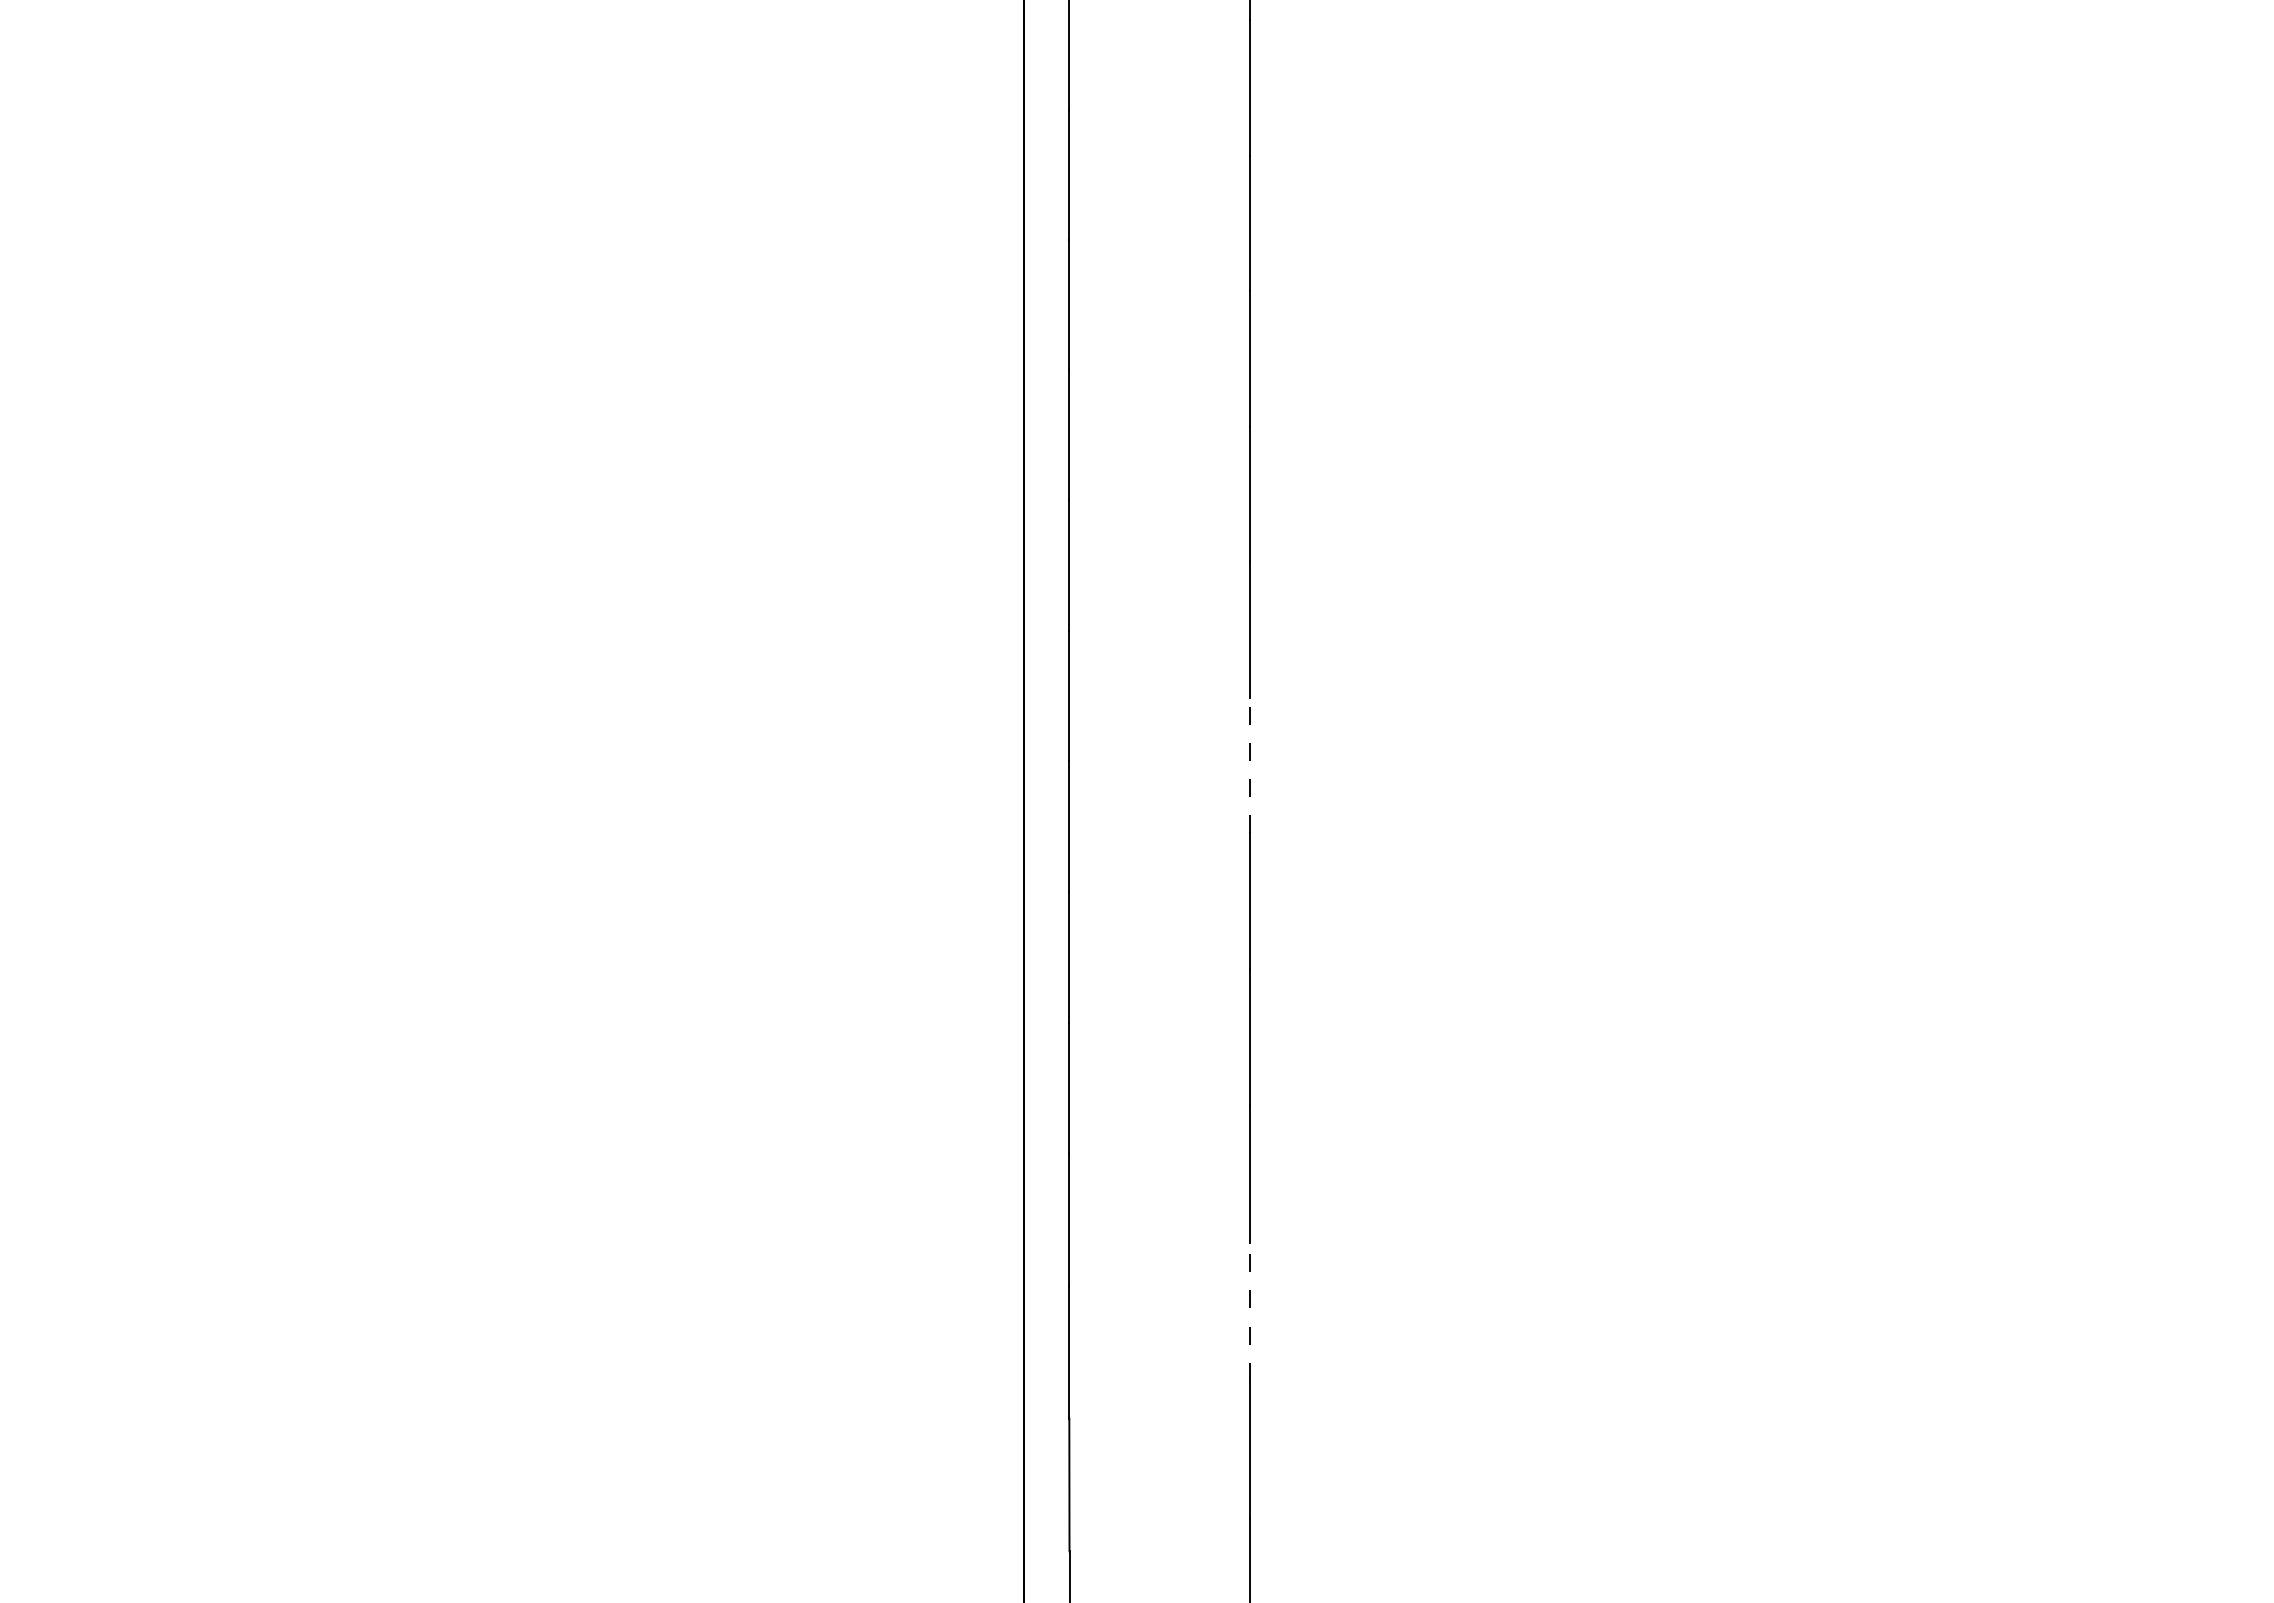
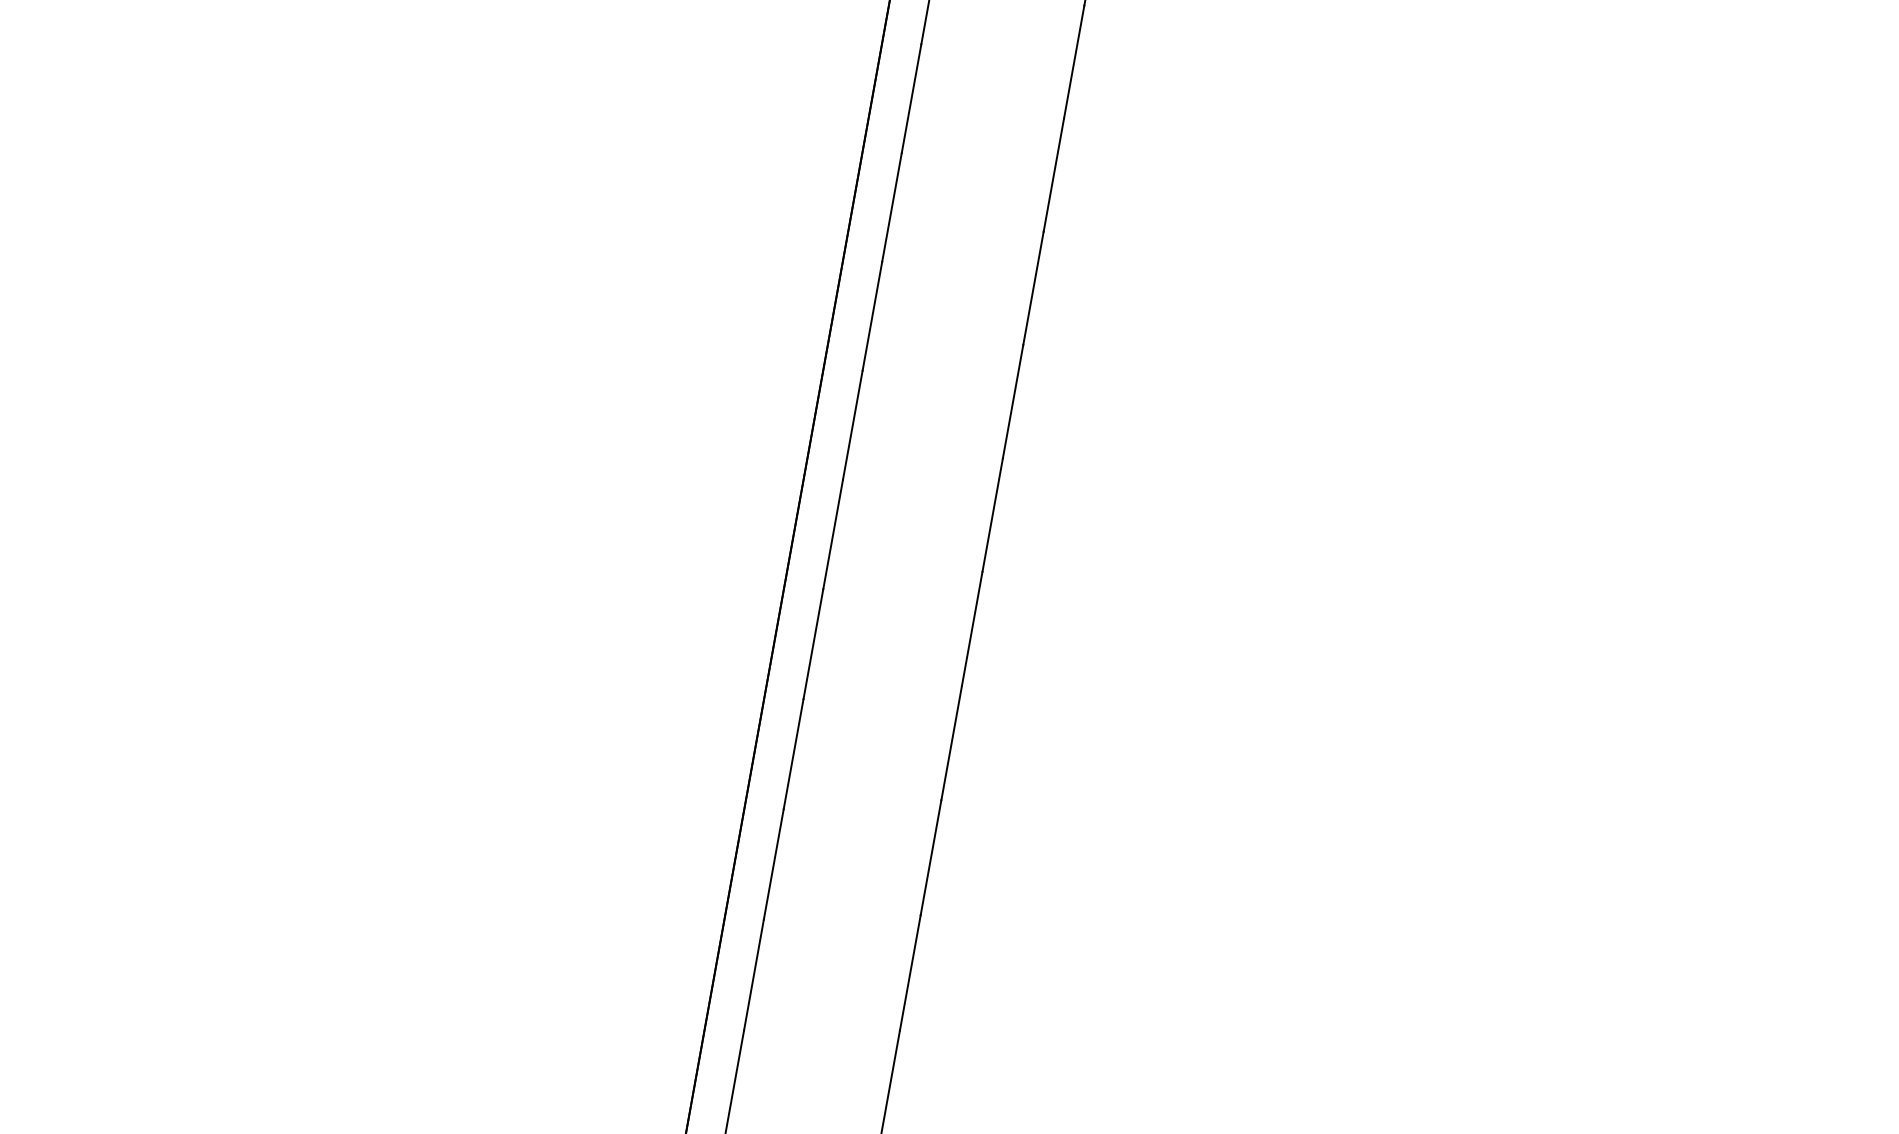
line: (1250, 765) -> (1013, 401), dashed -> solid
line: (1250, 1311) -> (931, 857), dashed -> solid

